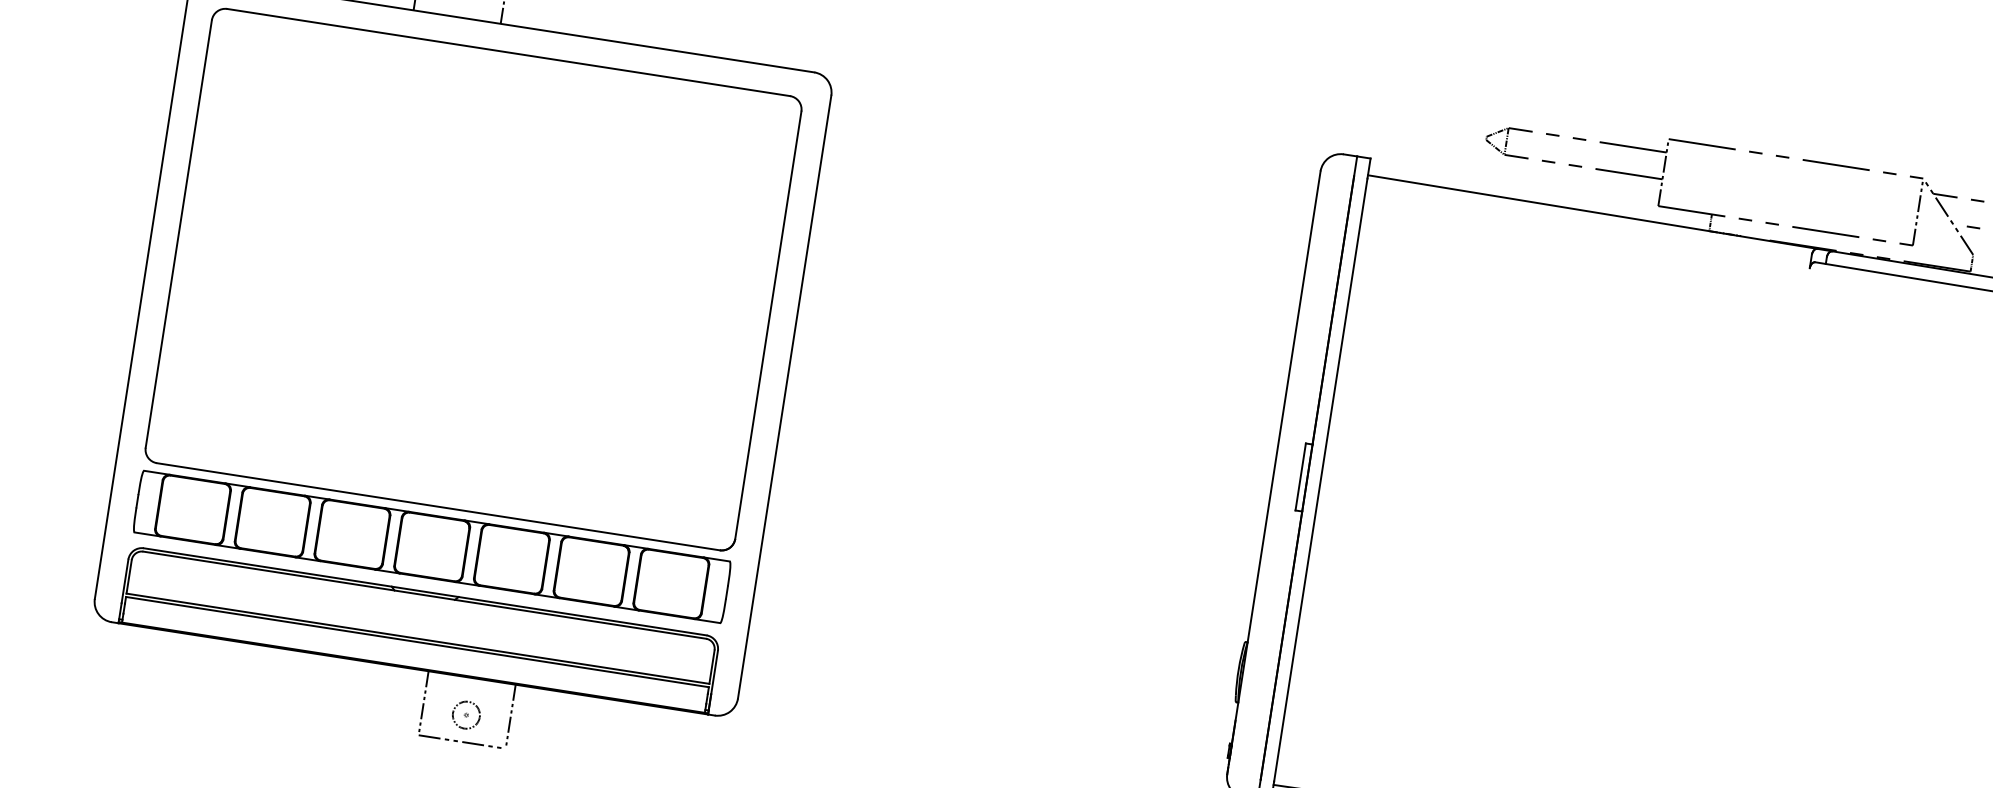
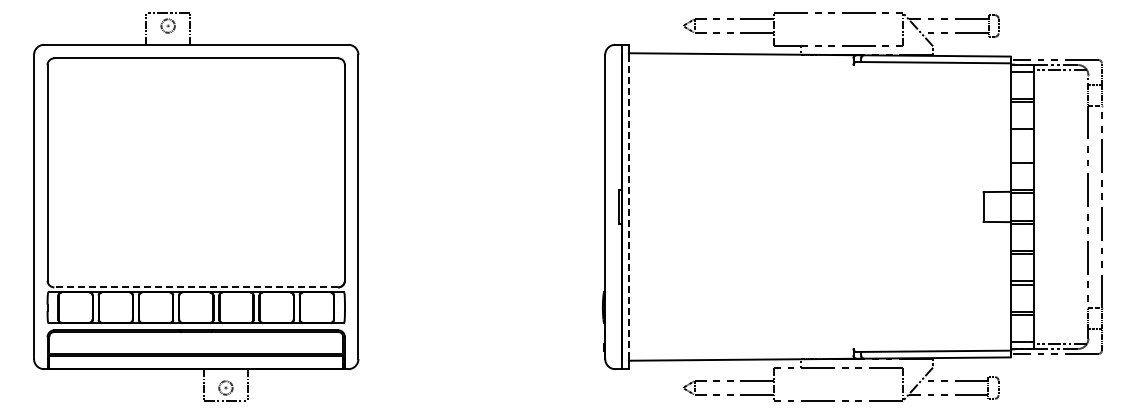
line: (1319, 480) -> (628, 207), solid -> dashed
line: (438, 506) -> (196, 287), solid -> dashed

